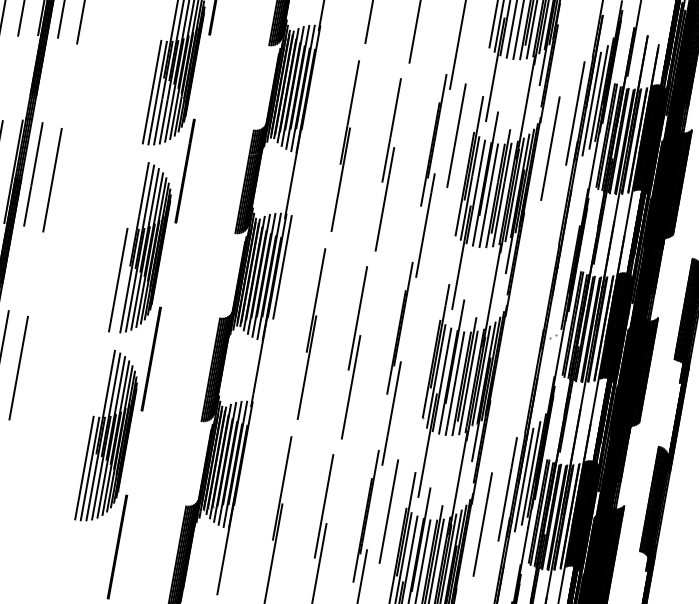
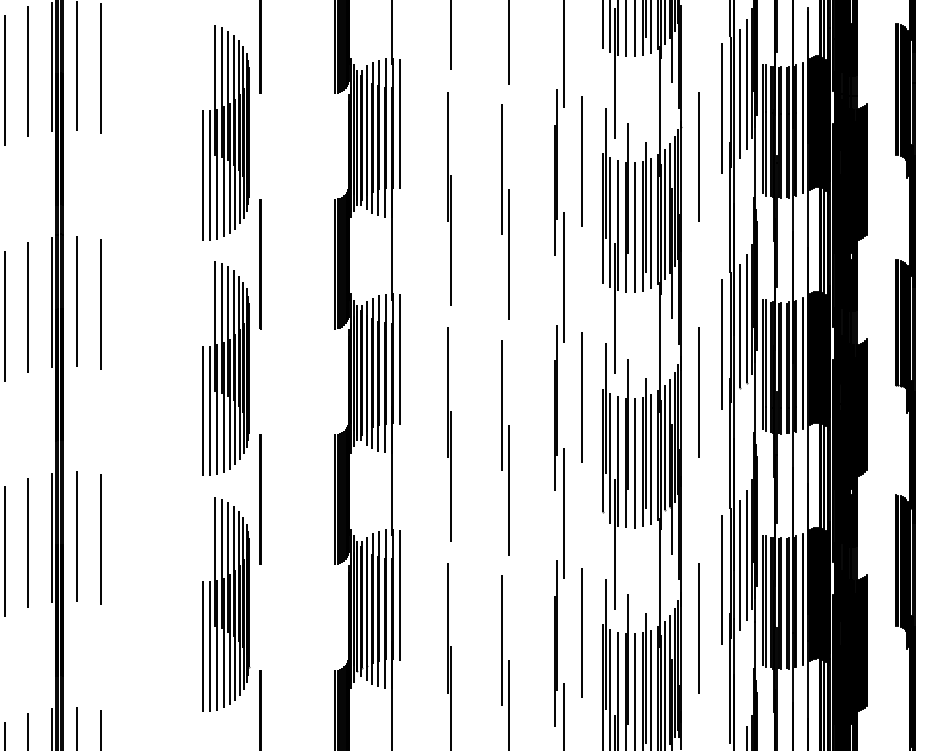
line: (316, 78) -> (399, 123), added
line: (124, 280) -> (210, 410), added
line: (565, 284) -> (746, 318), added
line: (558, 288) -> (739, 325), added
line: (541, 300) -> (721, 343), added
line: (422, 323) -> (581, 397), added
line: (516, 336) -> (698, 392), added
line: (248, 454) -> (399, 594), added

